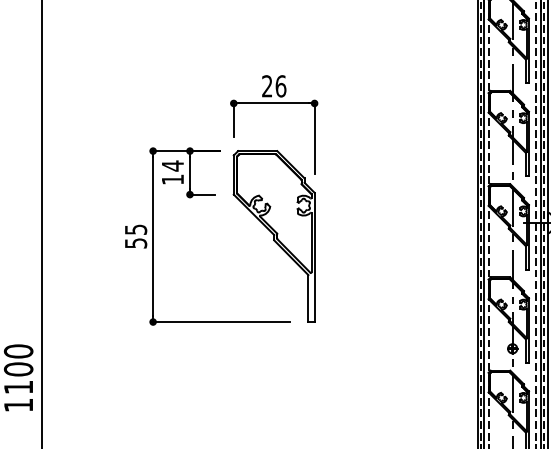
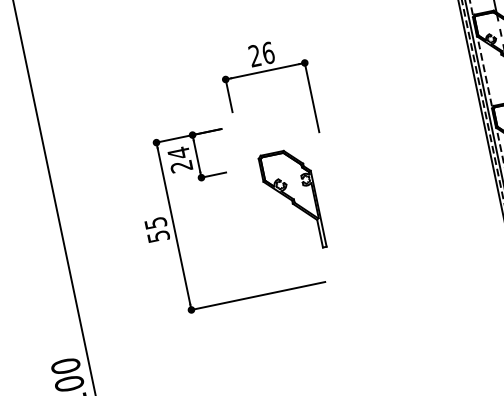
text: (172, 179) -> (181, 166), 14 -> 24
part: (273, 236) -> (291, 201), size x0.6

